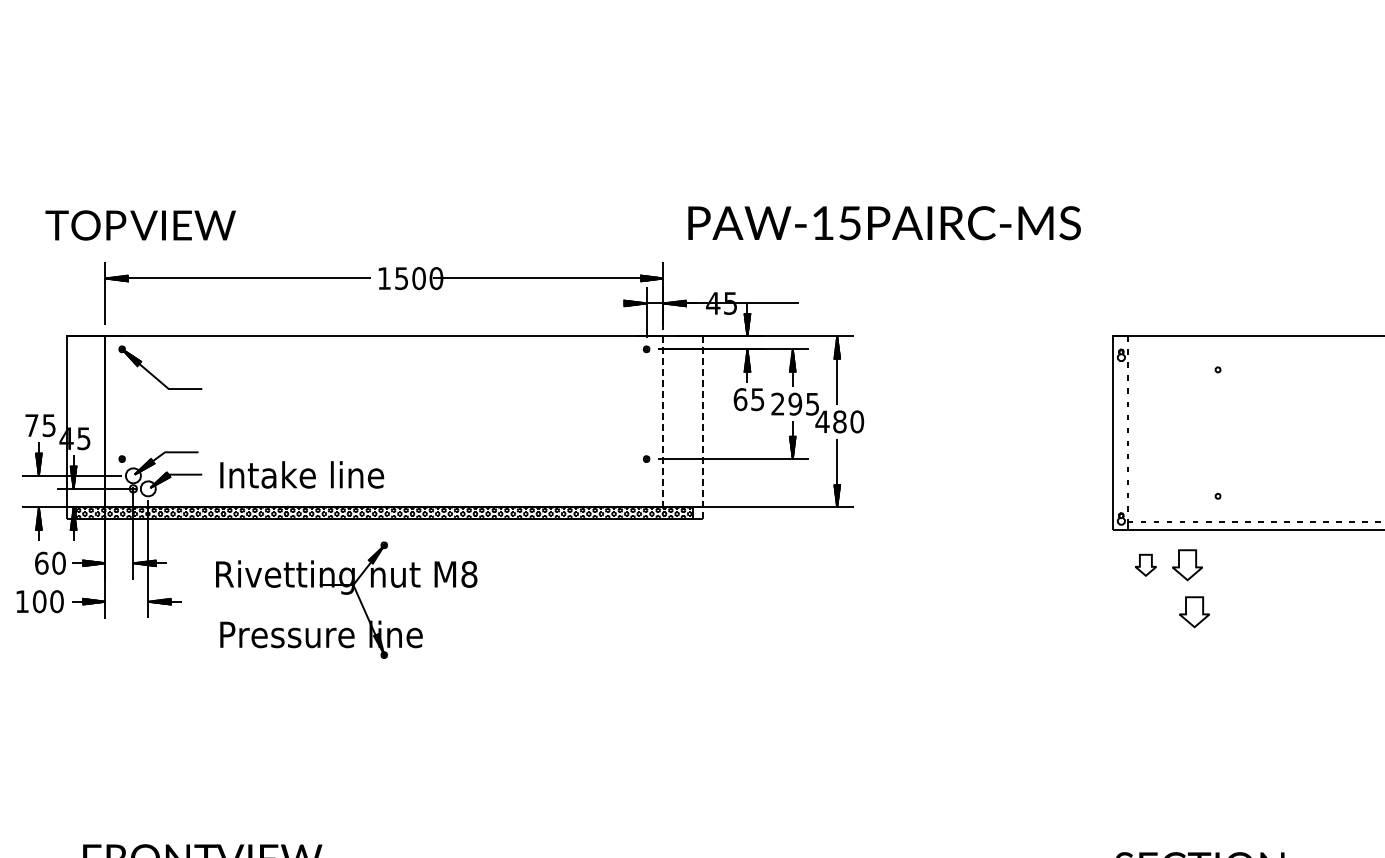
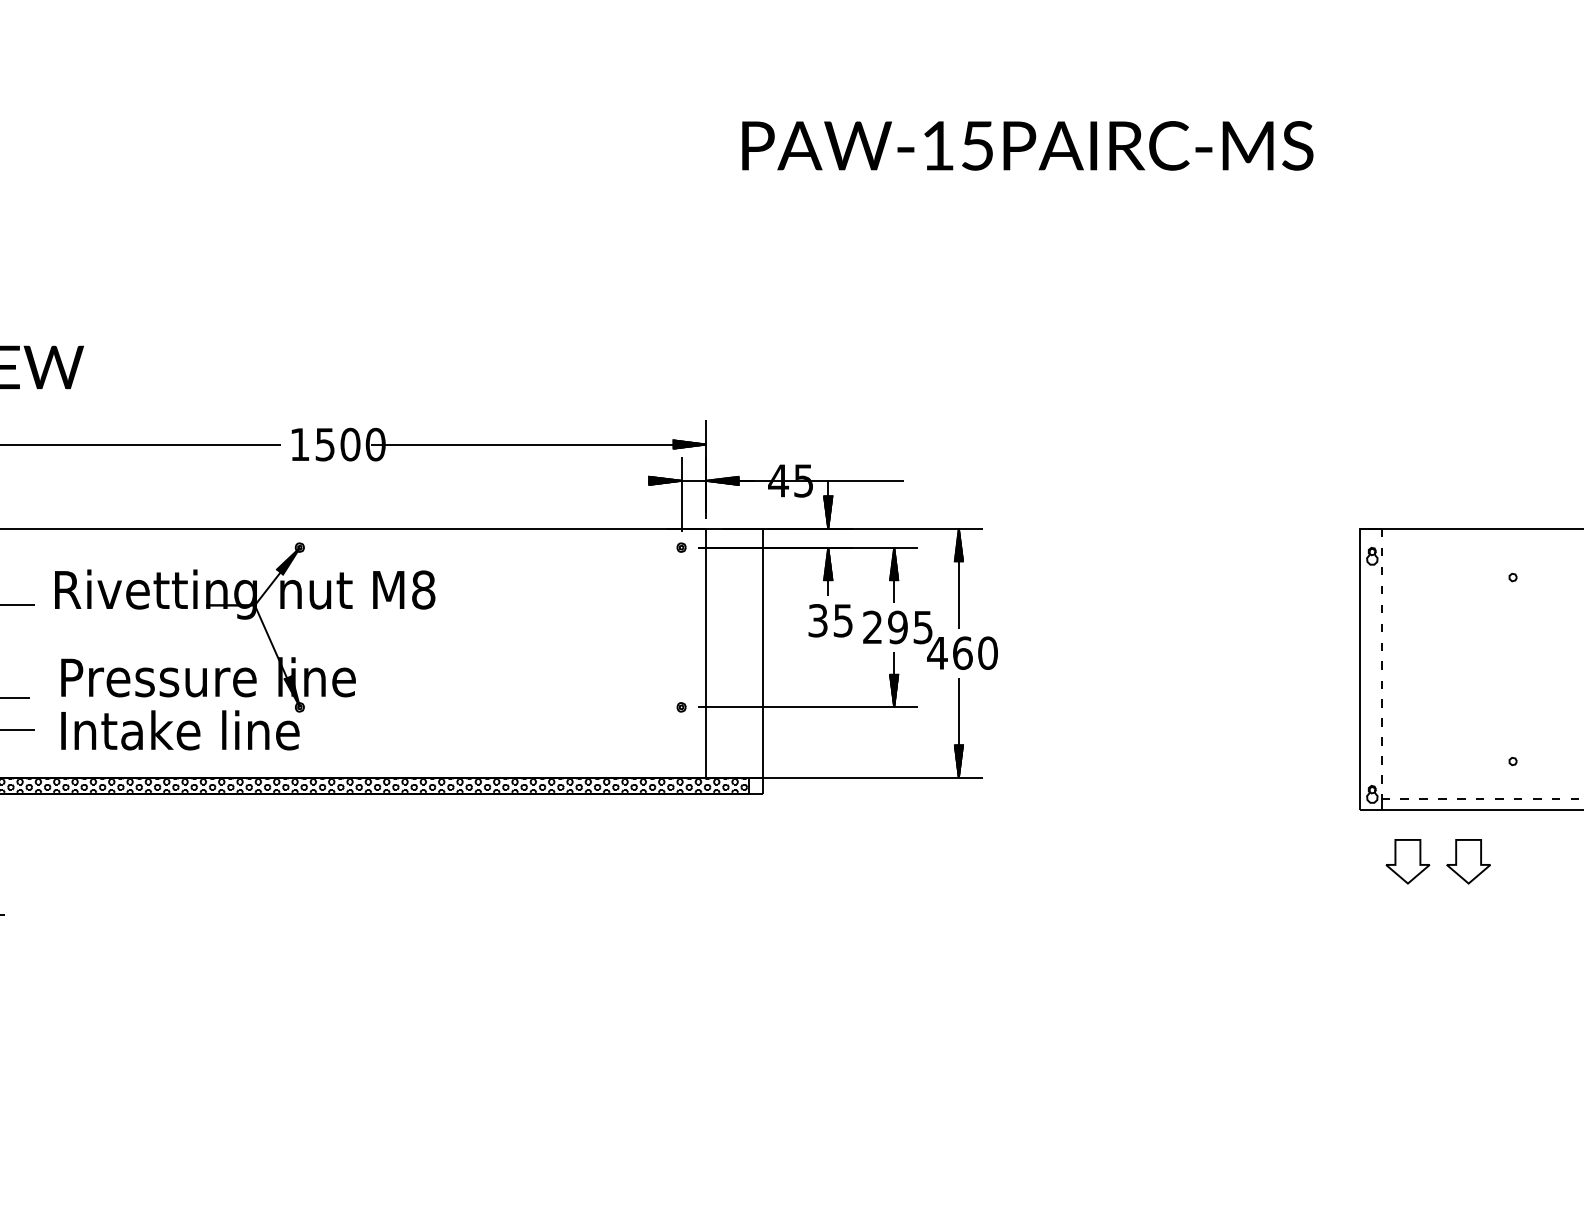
text: (884, 223) -> (1027, 146), moved
text: (740, 399) -> (818, 620), 65 -> 35
line: (663, 421) -> (706, 652), dashed -> solid
text: (839, 421) -> (962, 652), 480 -> 460
line: (702, 427) -> (762, 661), dashed -> solid
part: (1145, 565) -> (1407, 862), size x1.43
part: (346, 599) -> (244, 626), moved
part: (1194, 612) -> (1478, 930), removed

